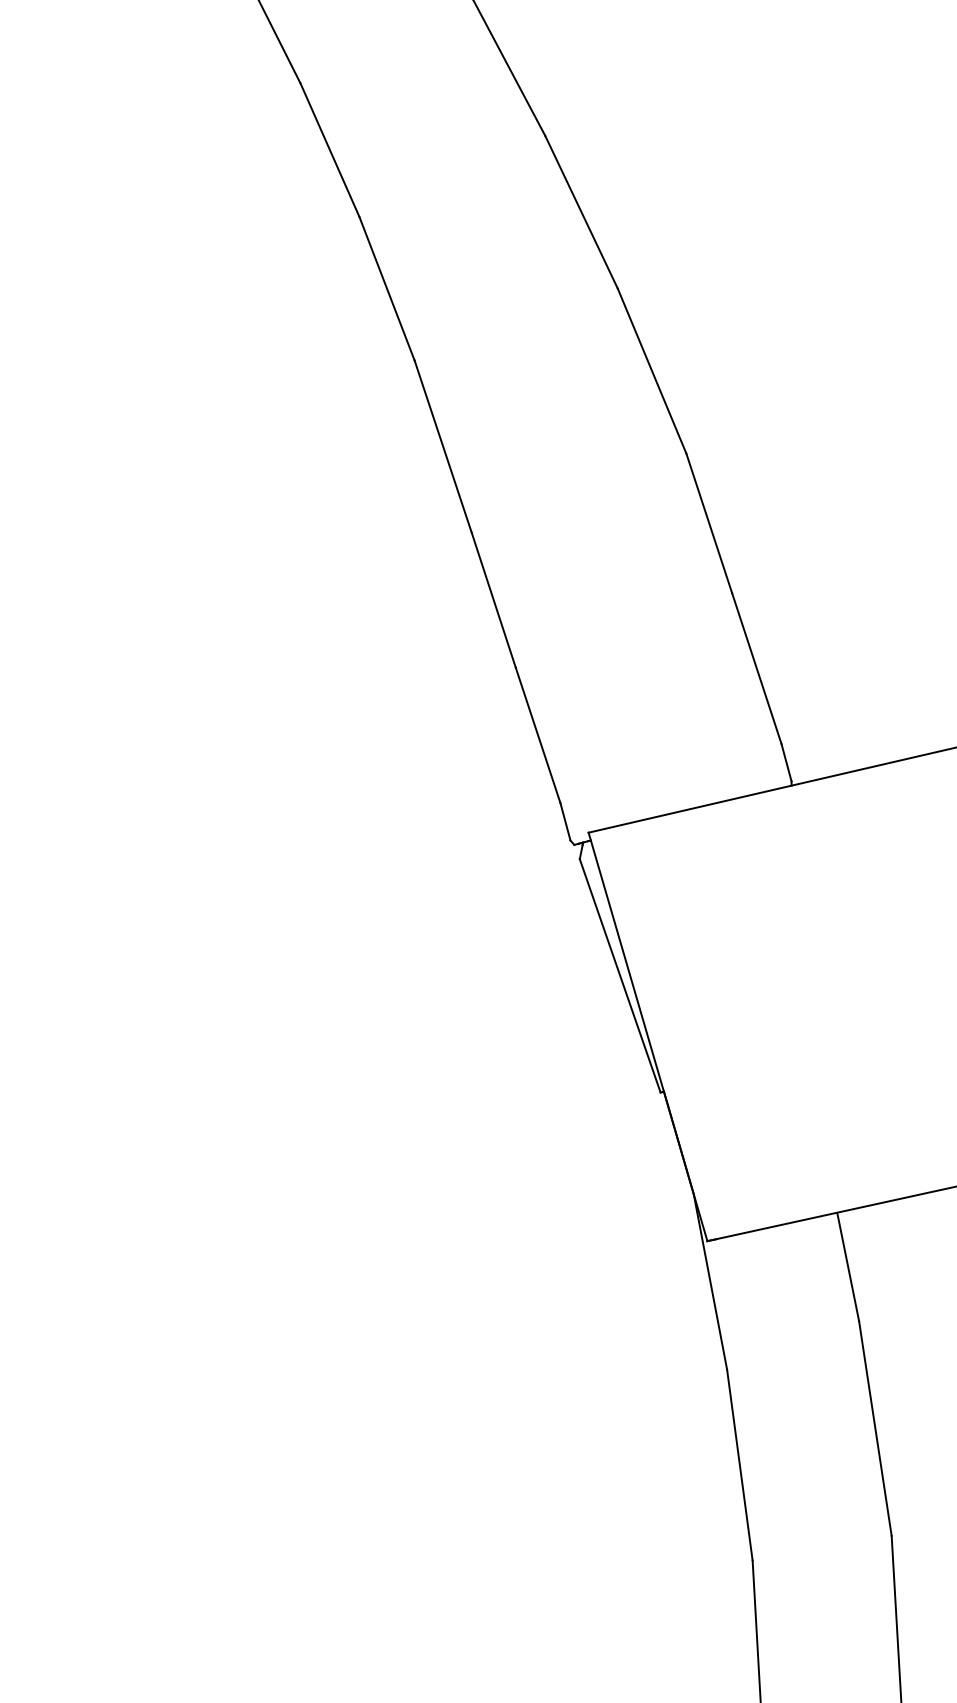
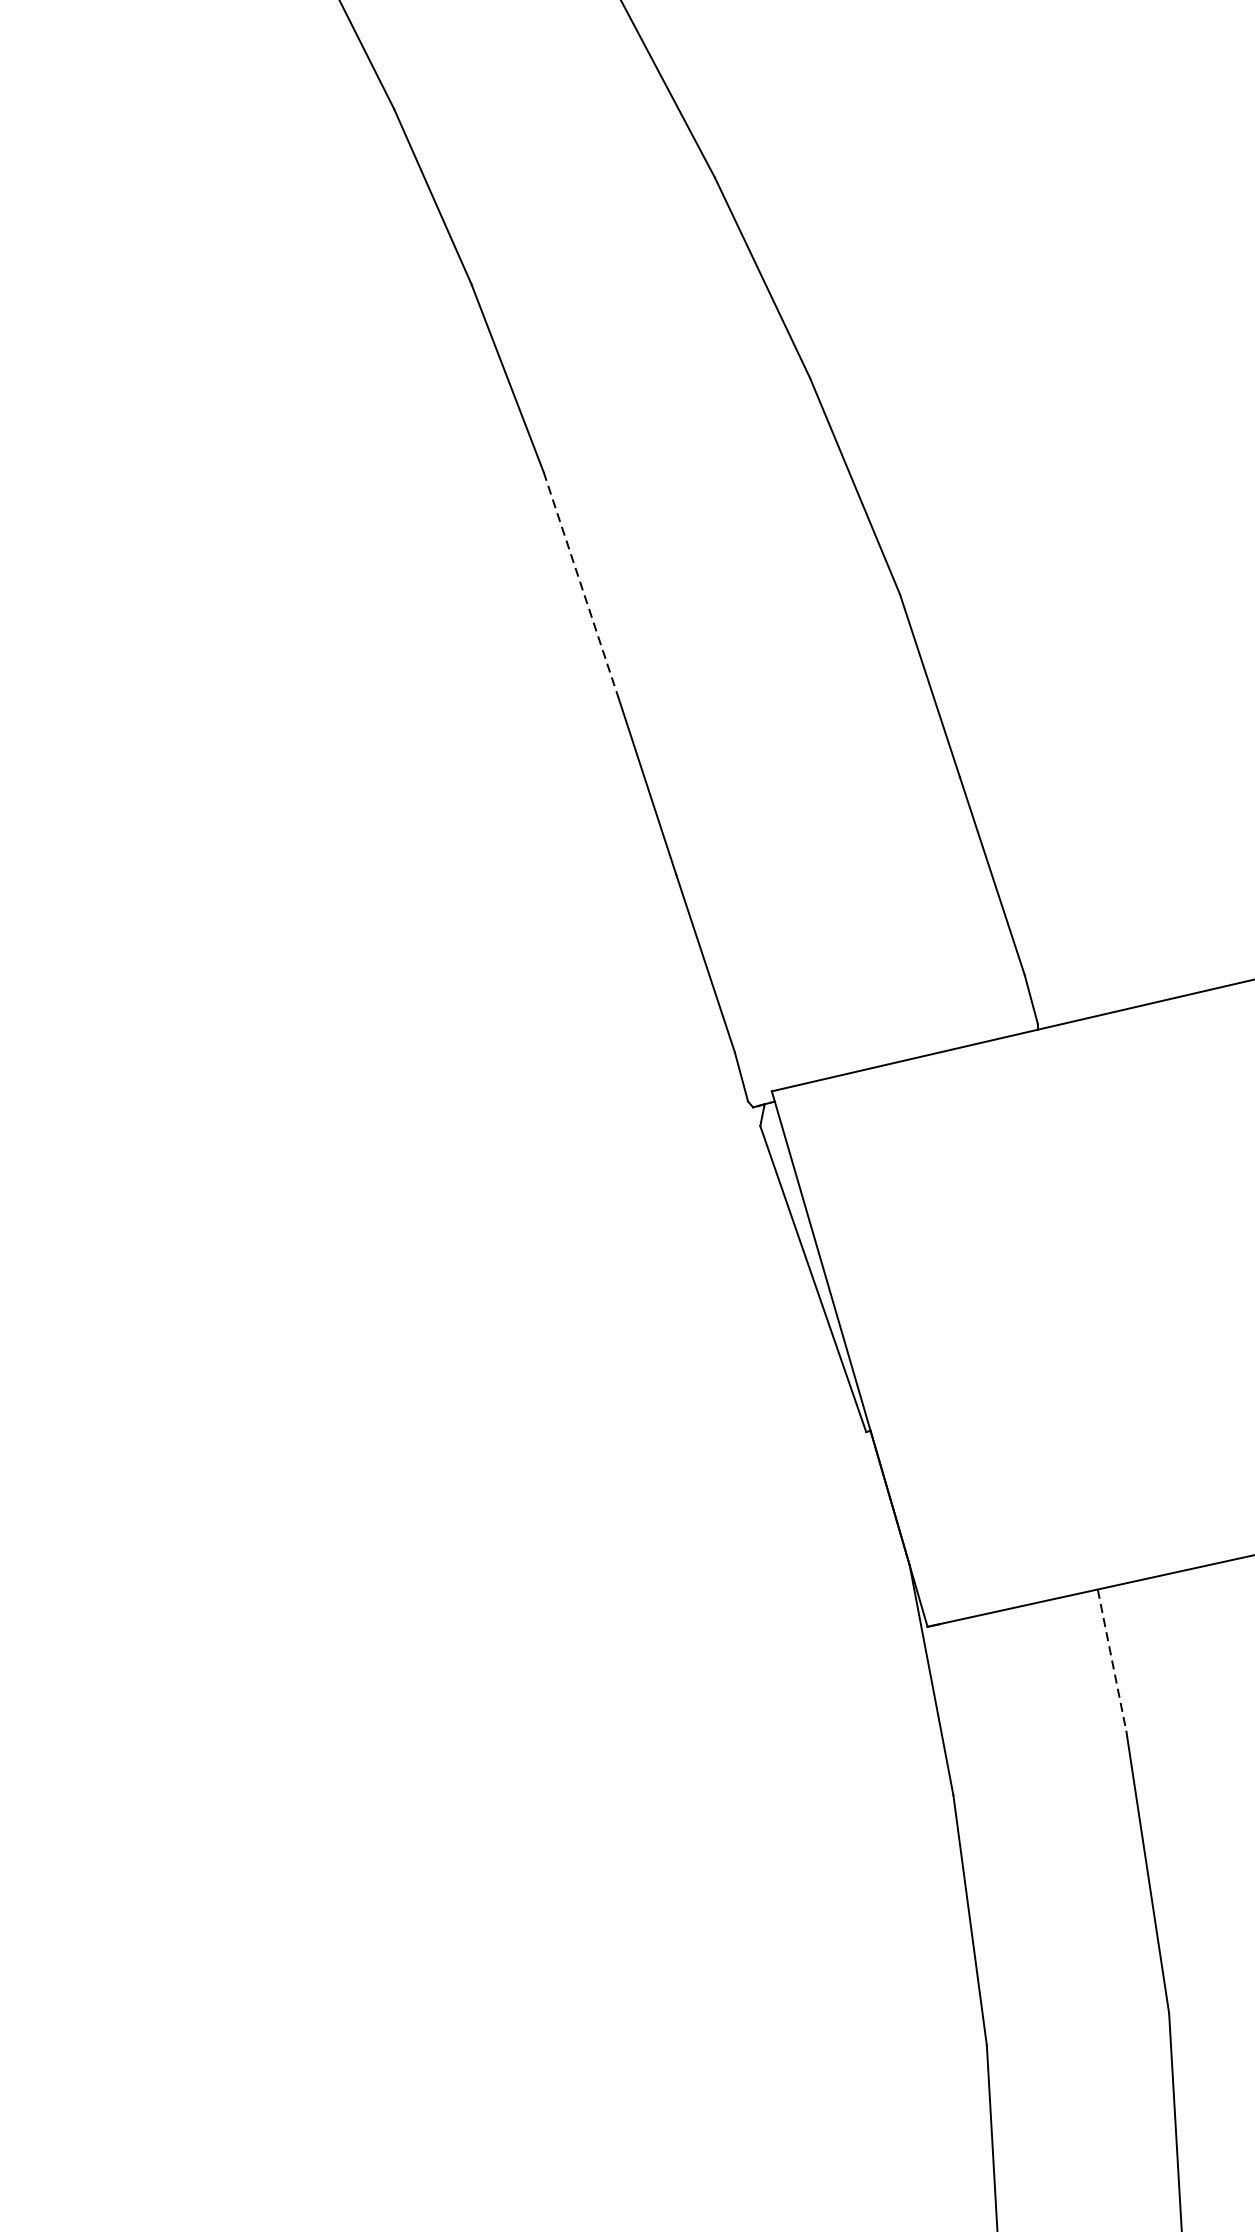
line: (443, 446) -> (581, 585), solid -> dashed
line: (848, 1267) -> (1112, 1661), solid -> dashed

